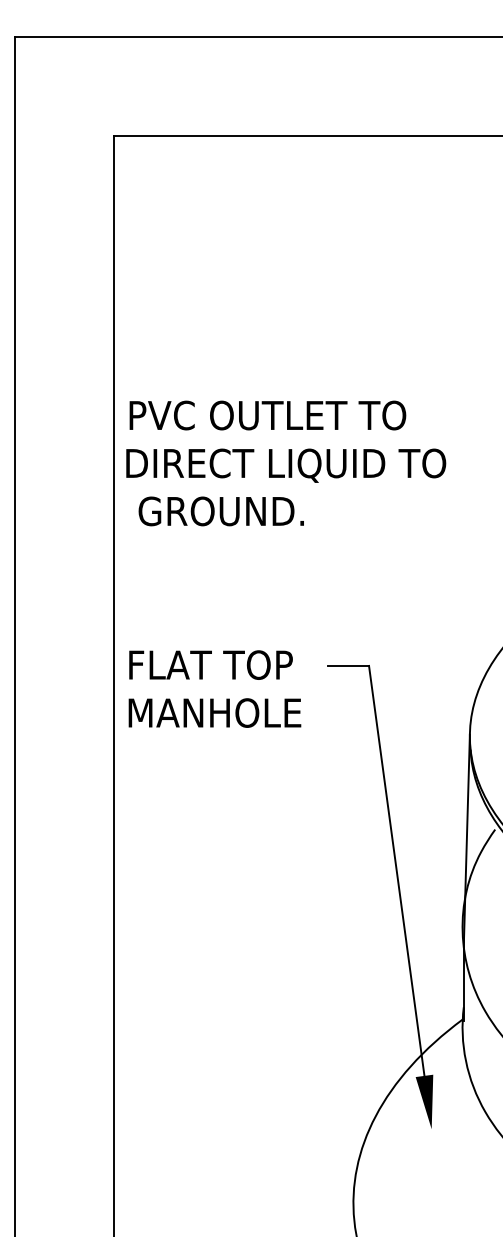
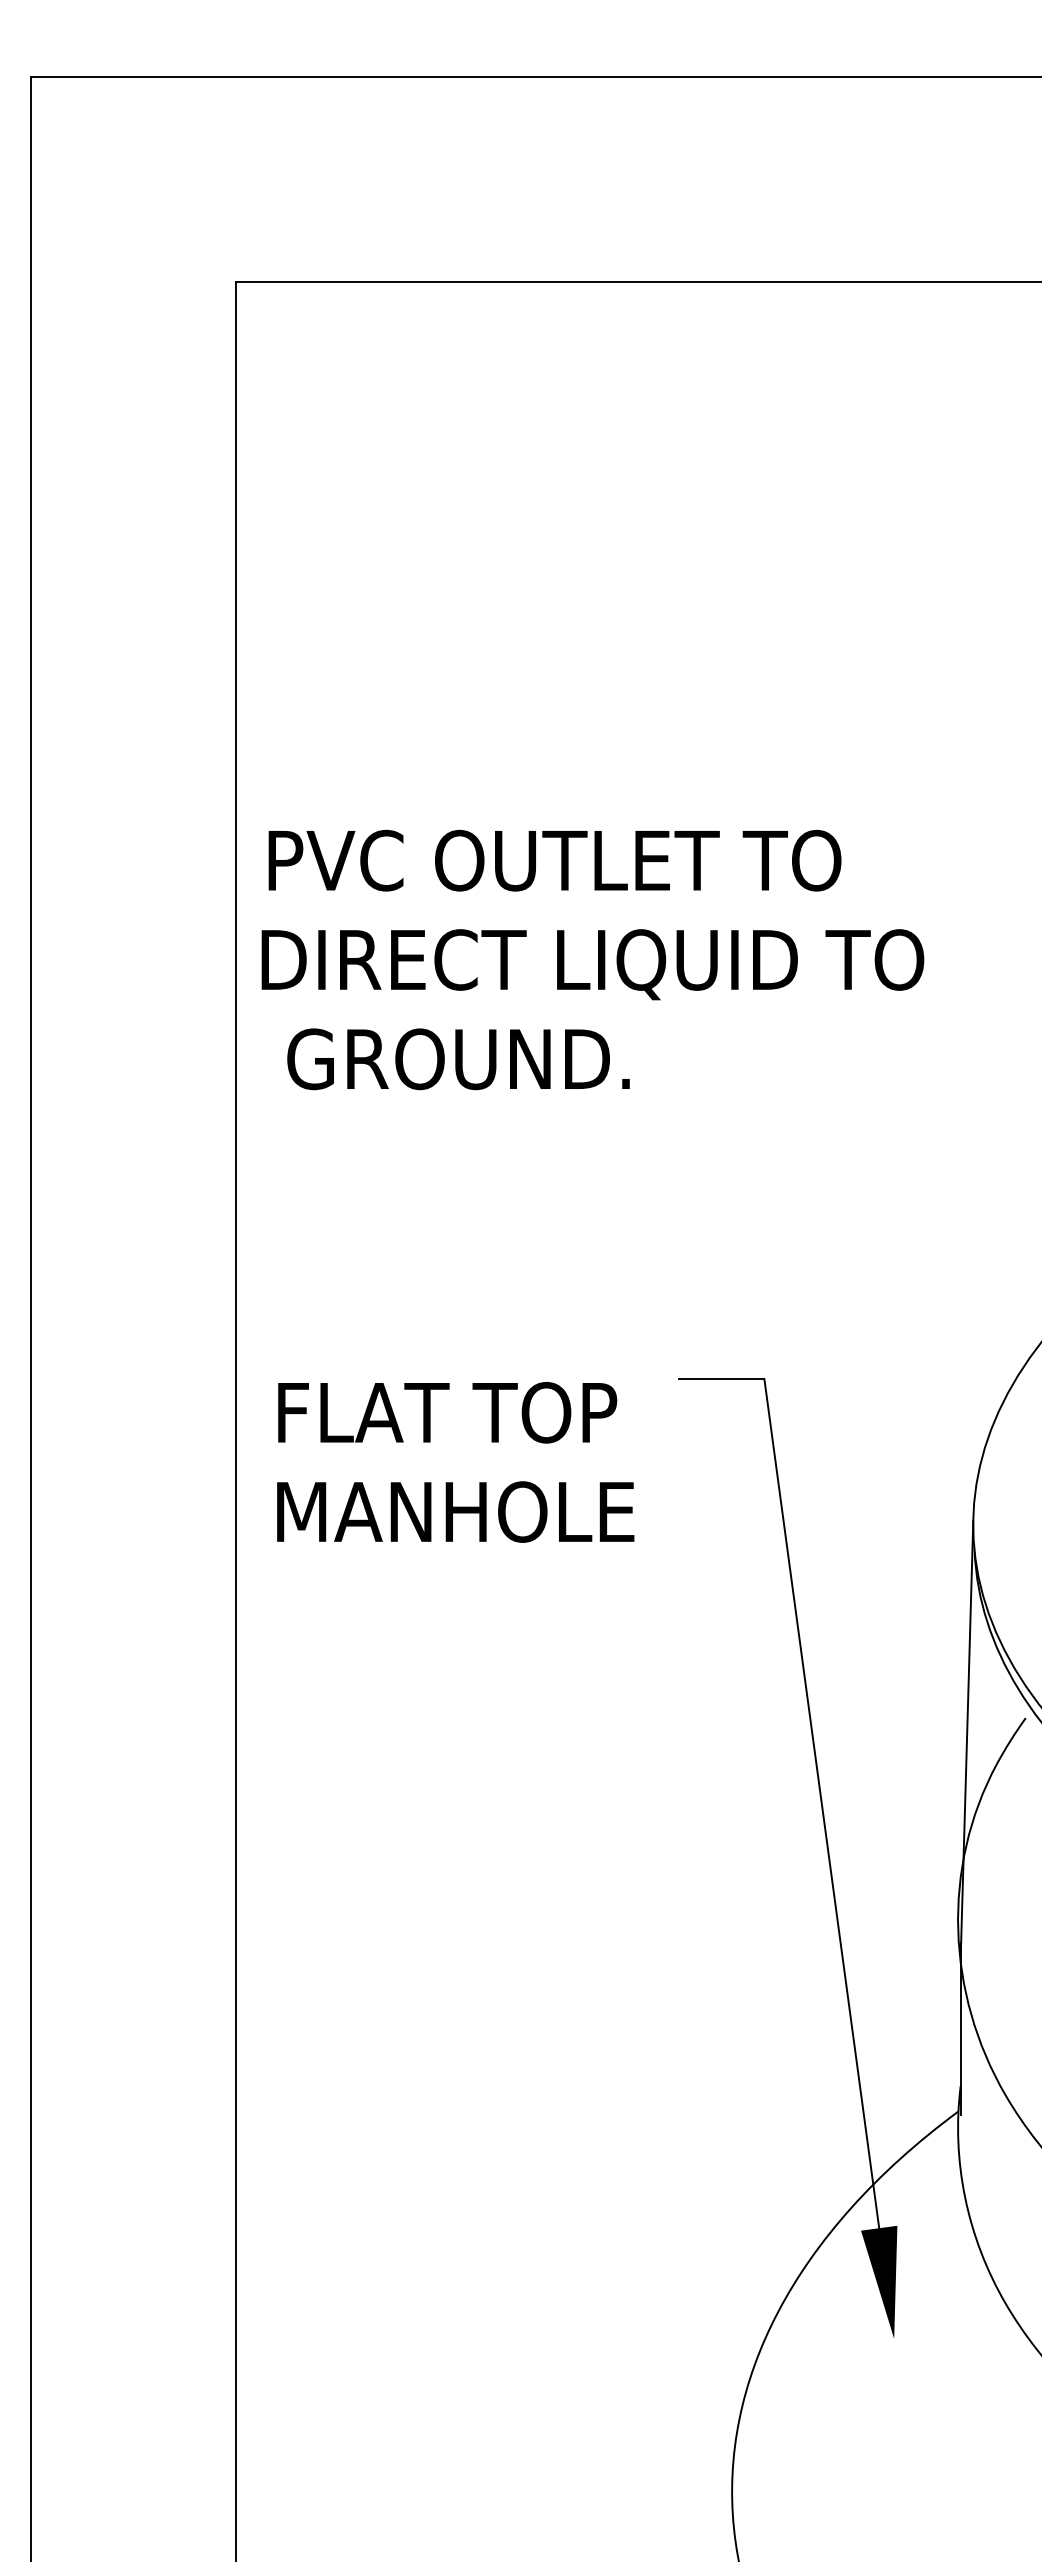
text: (214, 688) -> (454, 1461), moved

